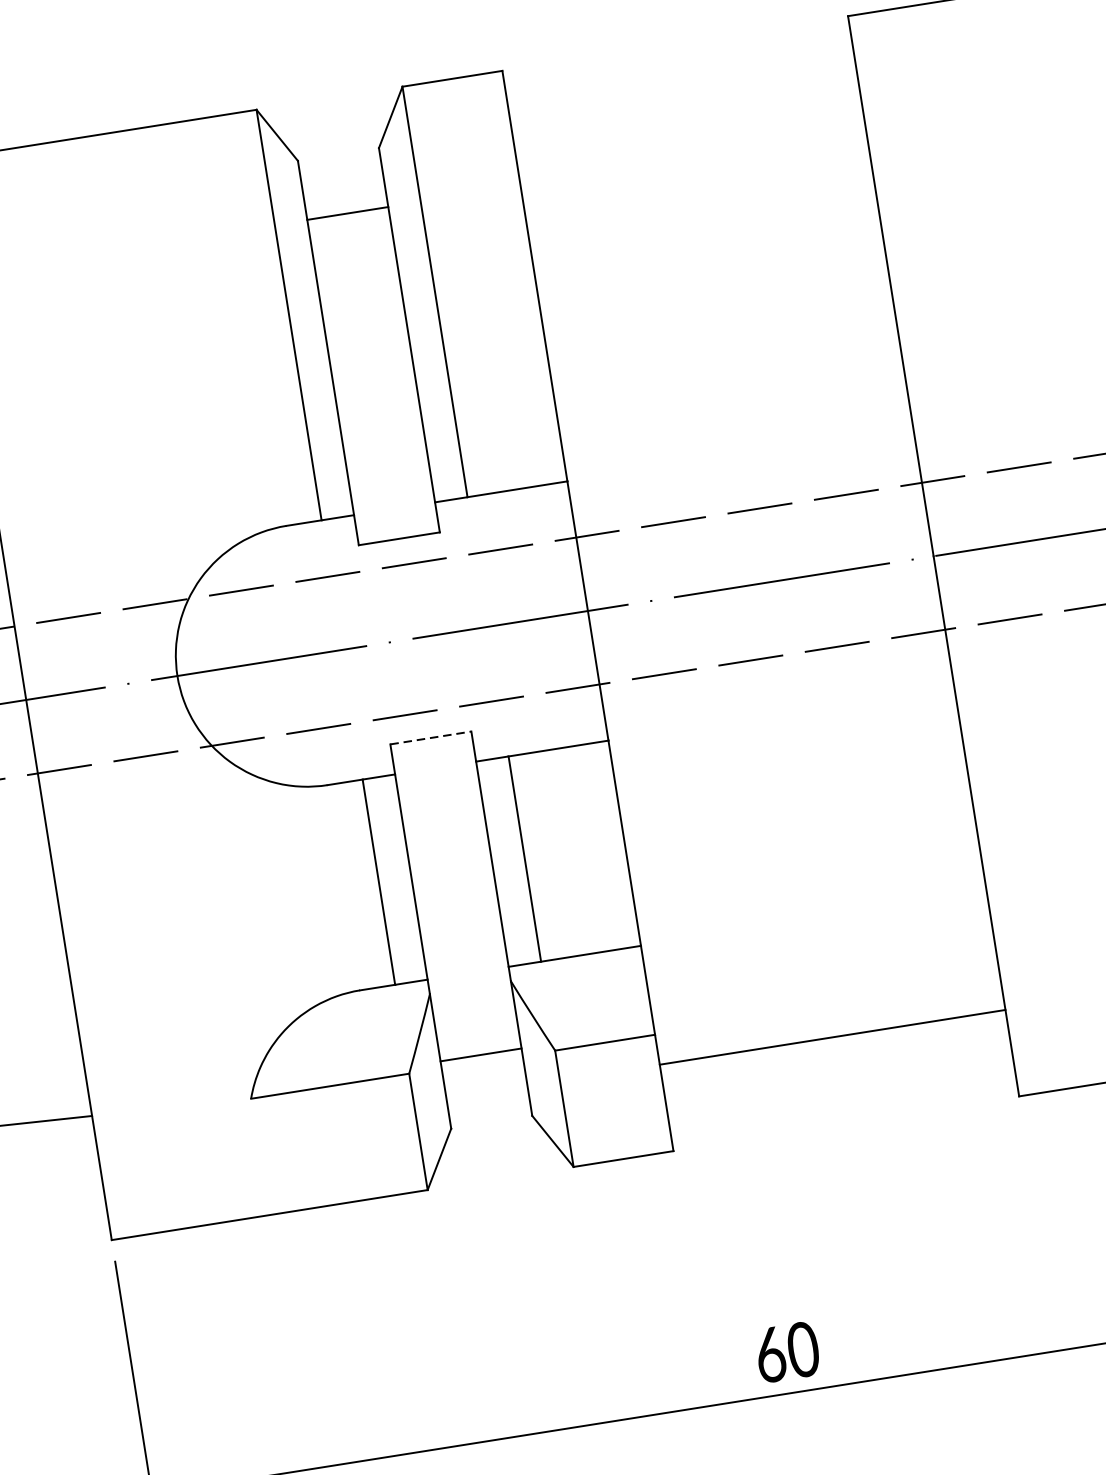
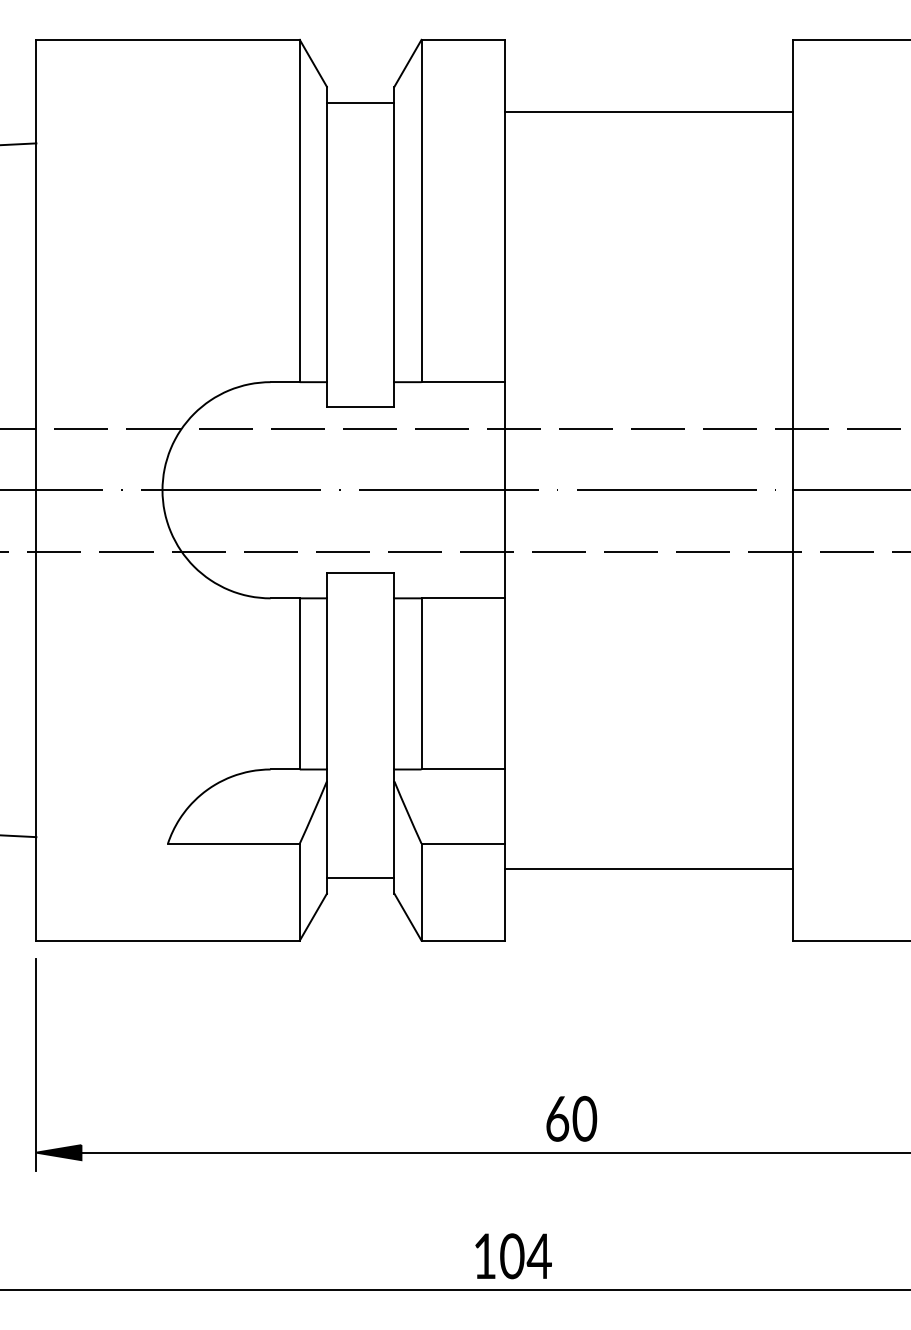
line: (688, 129) -> (648, 111), added
line: (347, 212) -> (360, 102), moved
line: (430, 738) -> (360, 573), dashed -> solid
line: (480, 1054) -> (360, 877), moved

